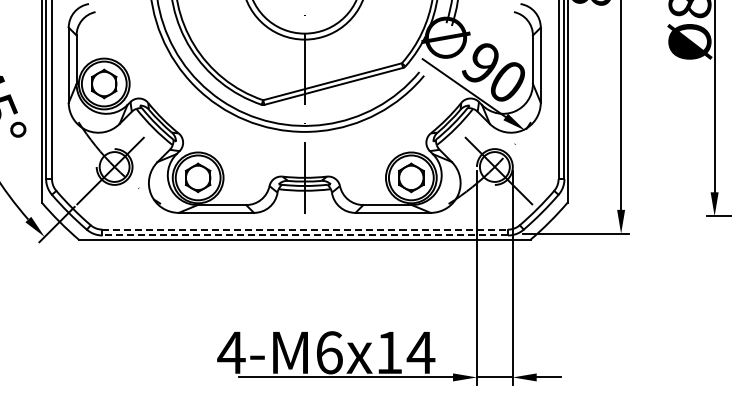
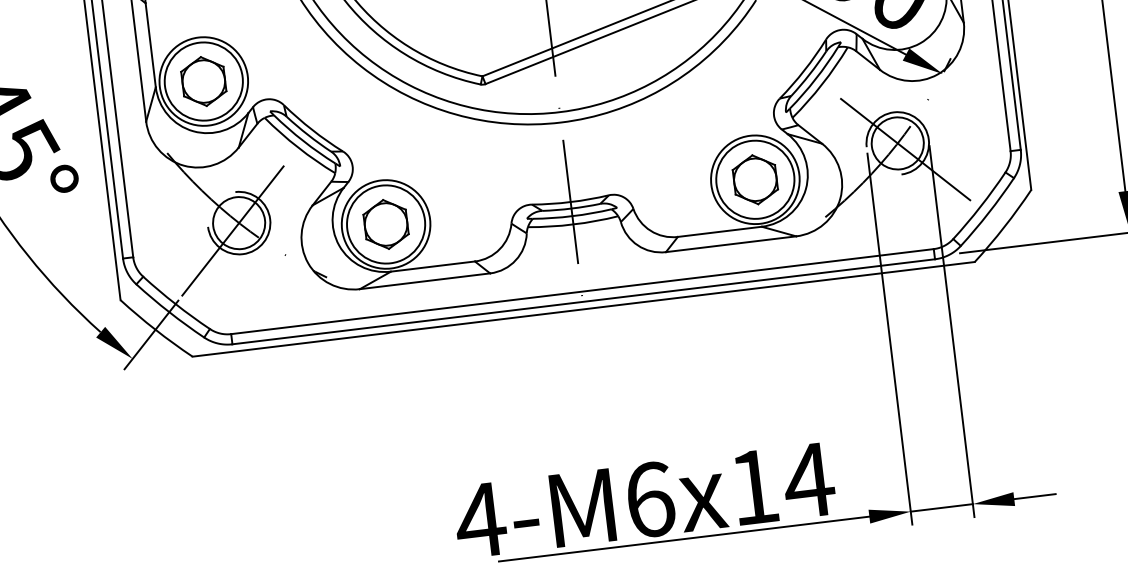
line: (305, 229) -> (582, 291), dashed -> solid
line: (305, 235) -> (584, 301), dashed -> solid

